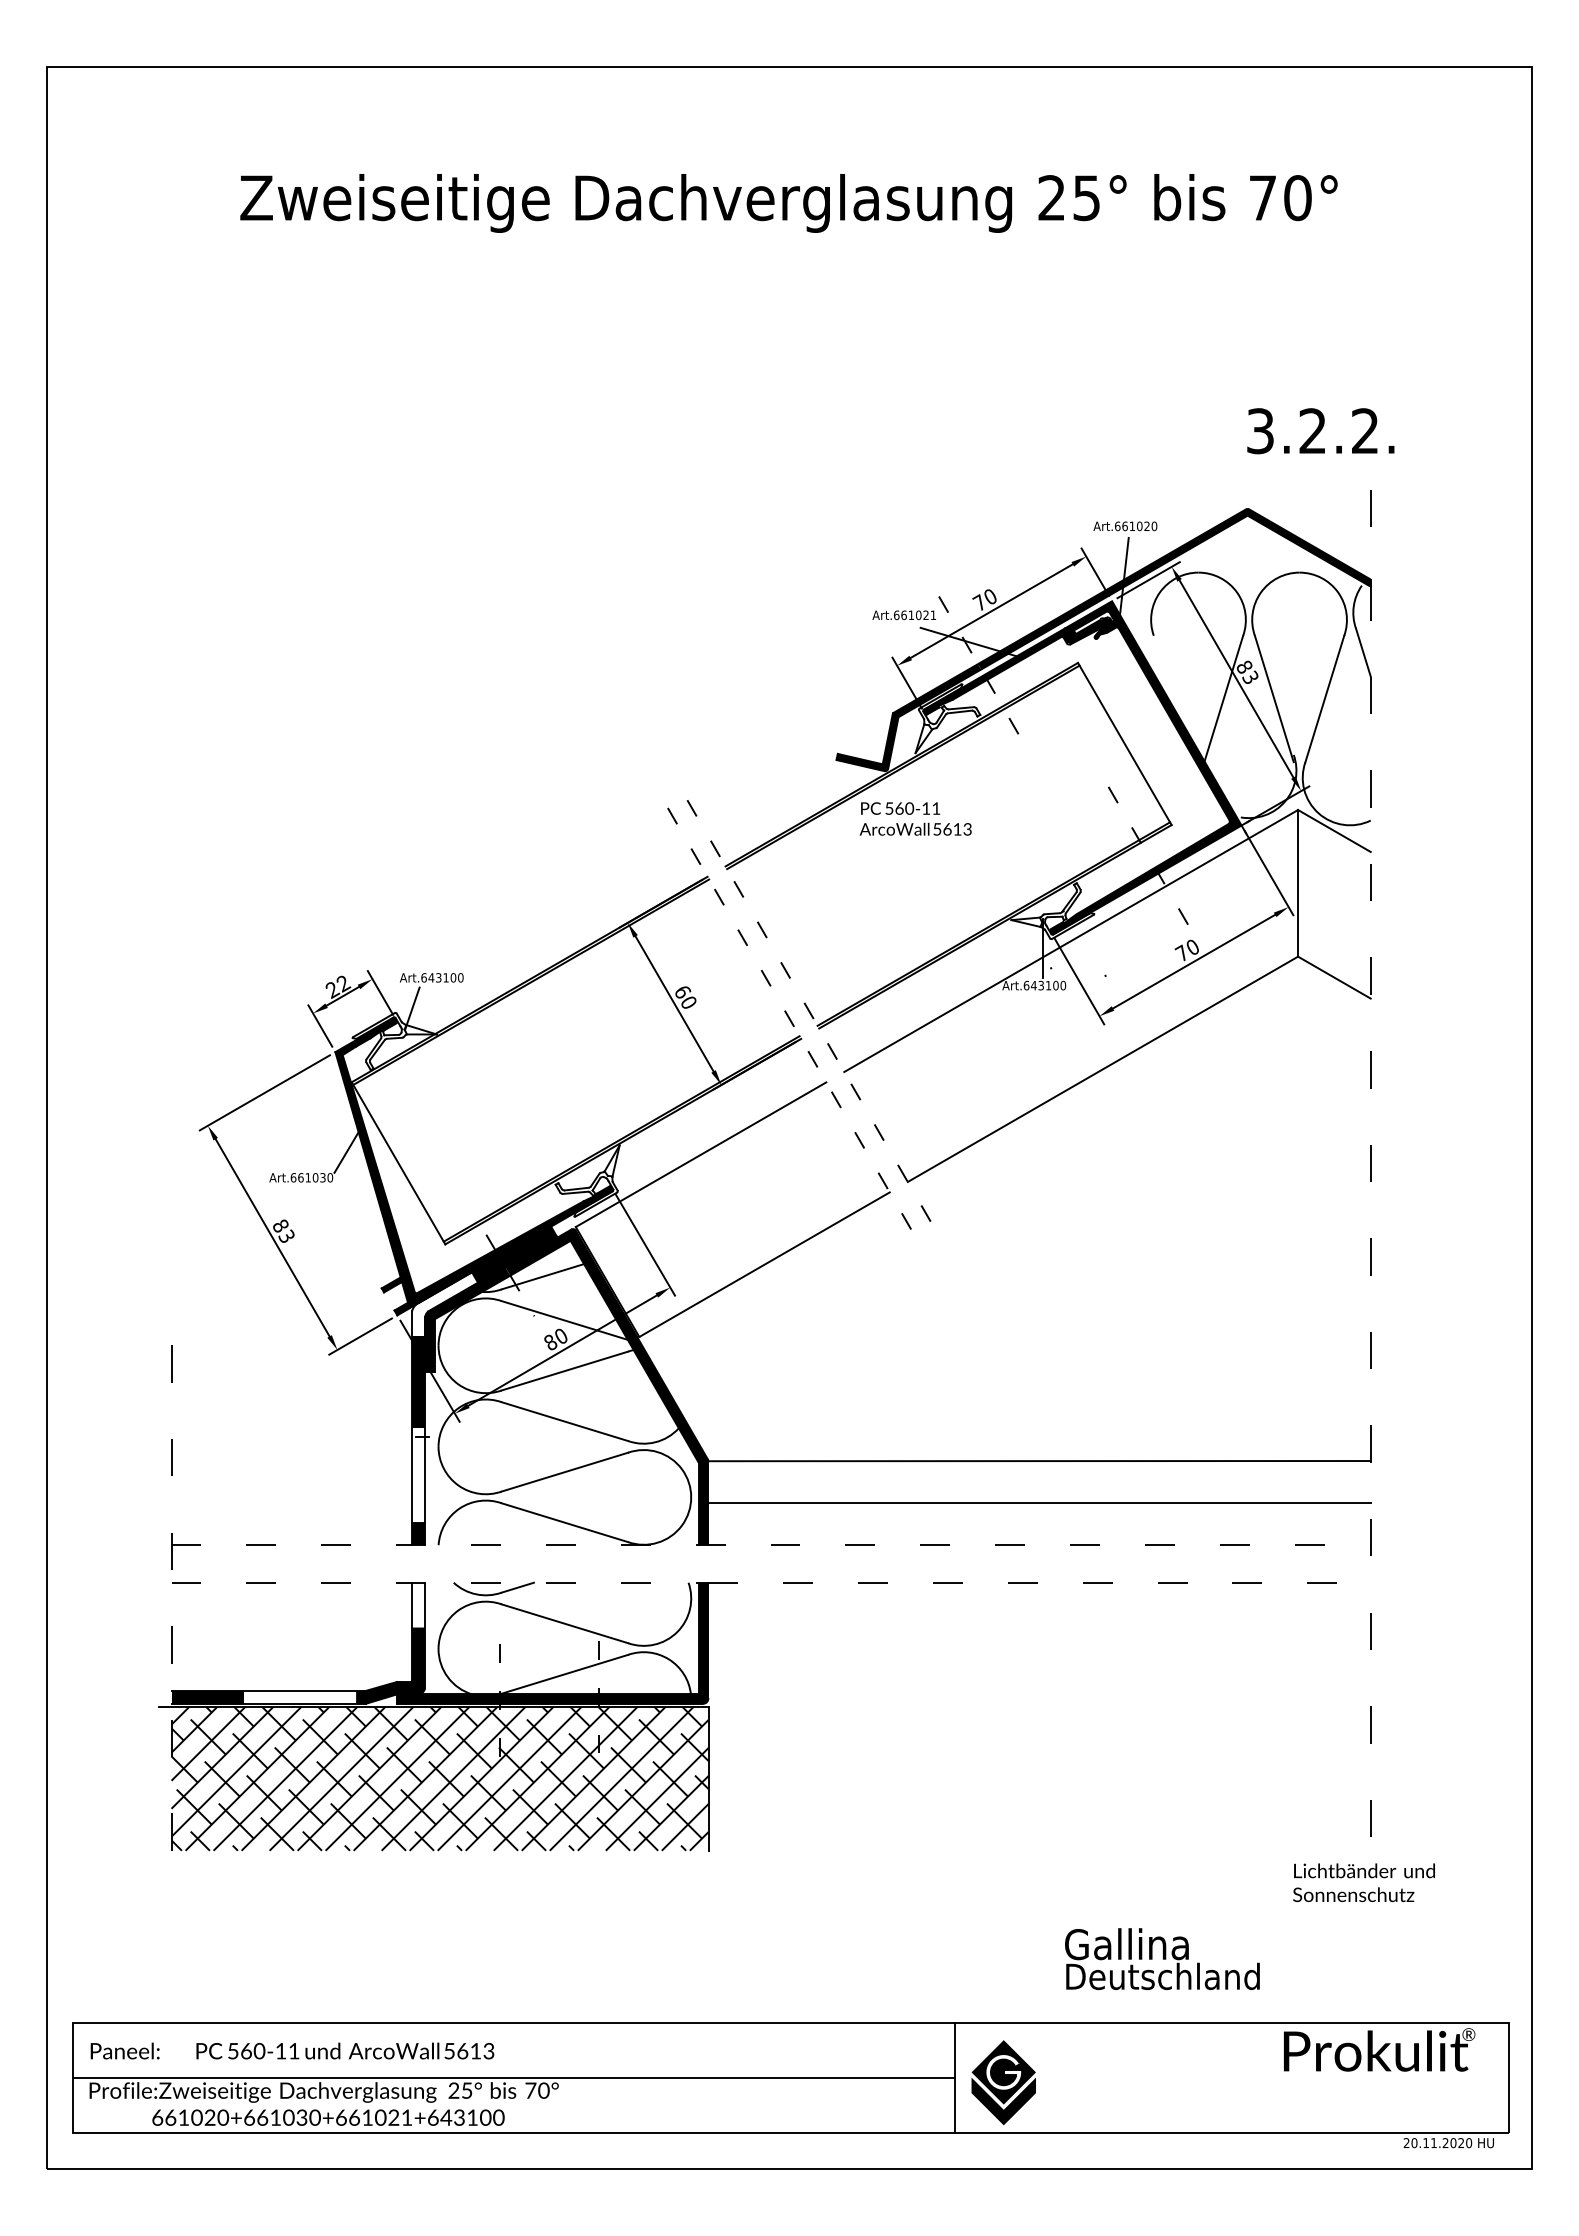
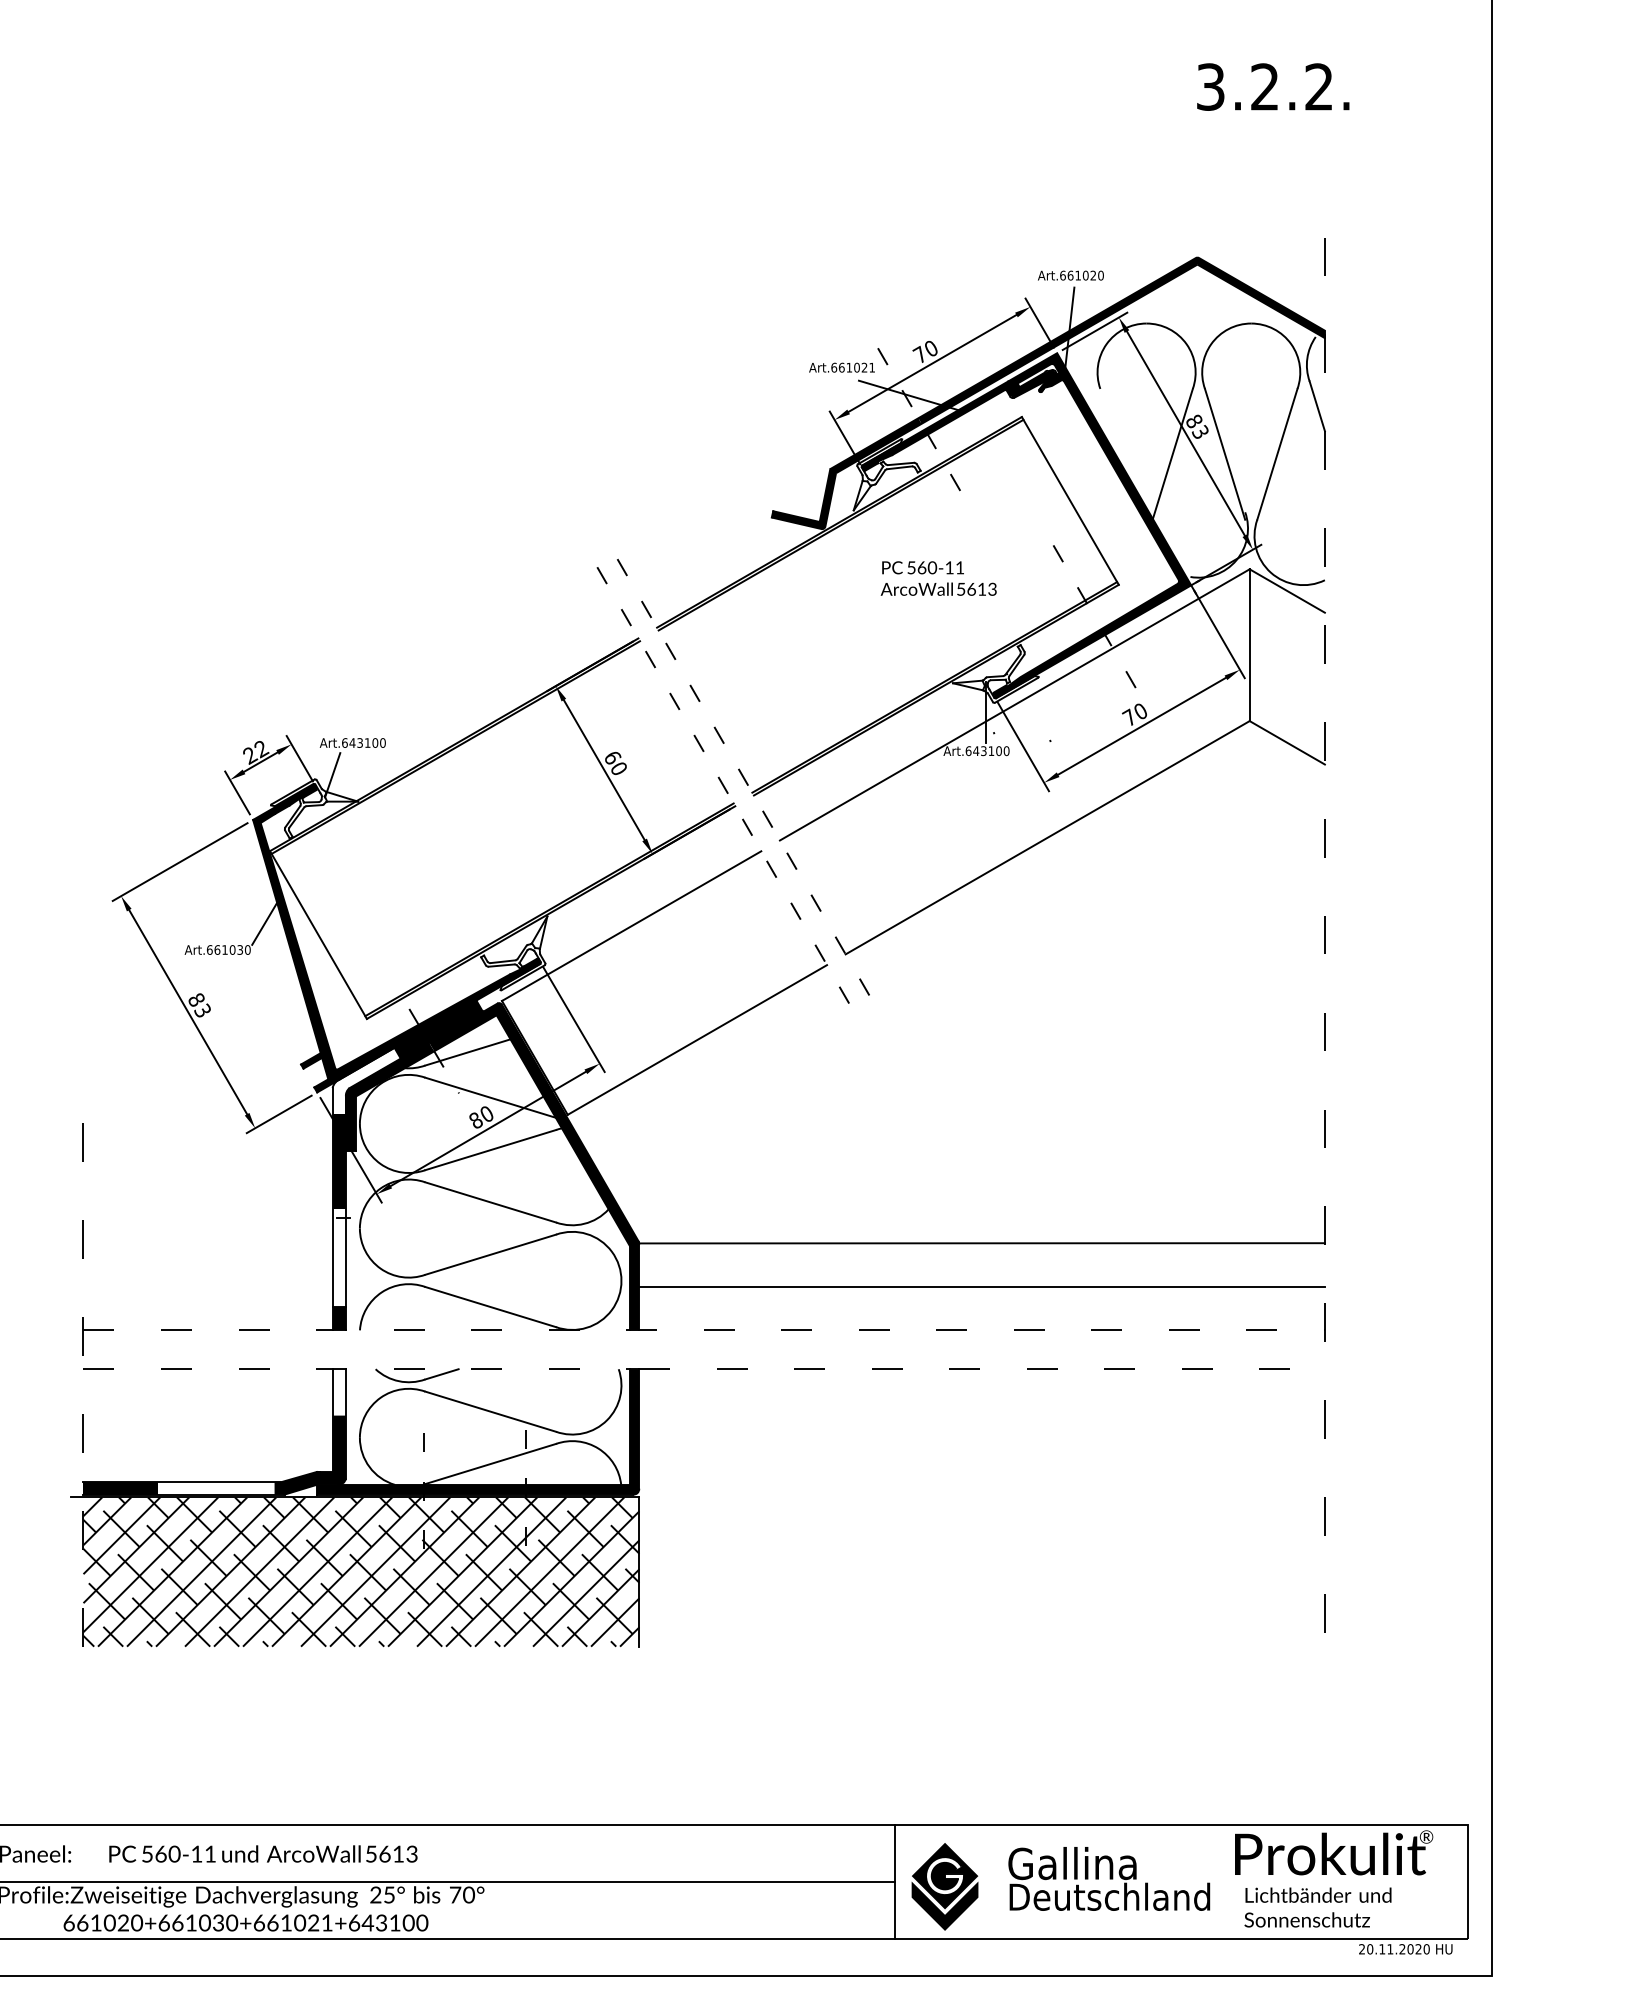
text: (1320, 431) -> (1272, 87), moved
text: (915, 818) -> (938, 578), moved
text: (1363, 1882) -> (1317, 1907), moved
text: (1162, 1959) -> (1109, 1879), moved

